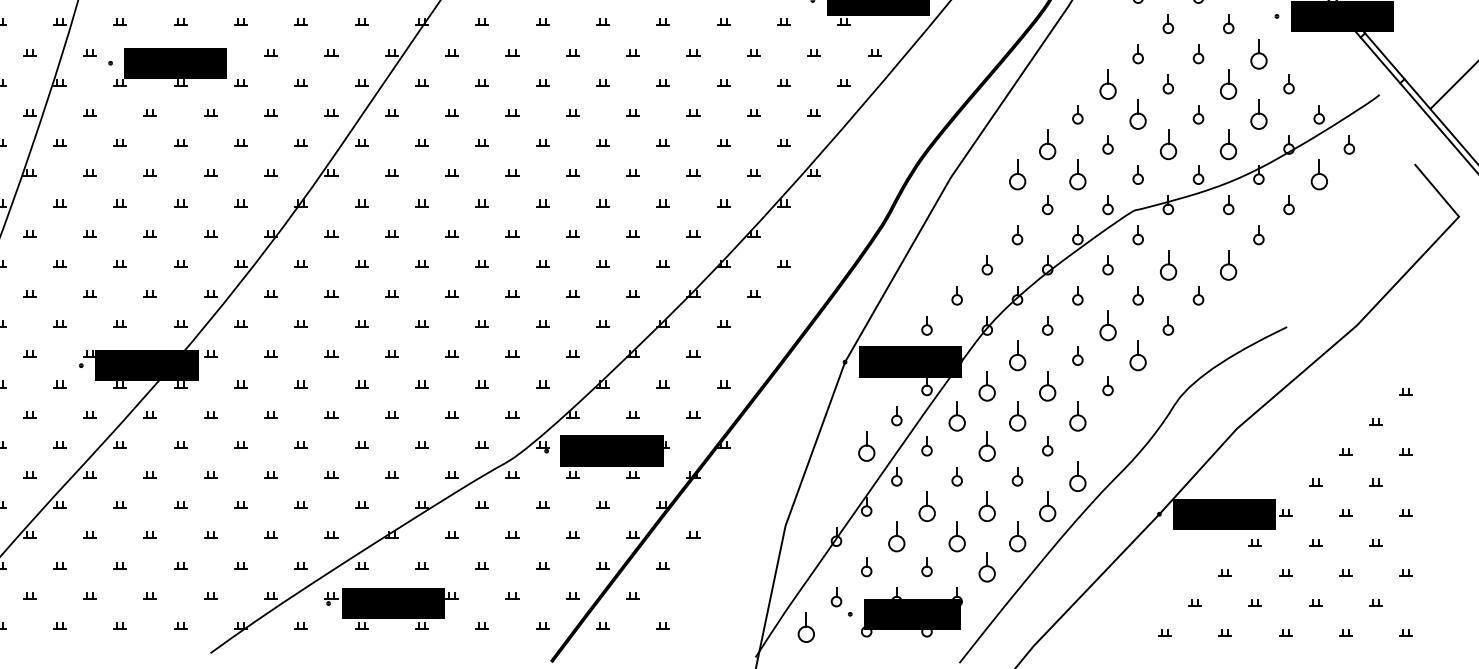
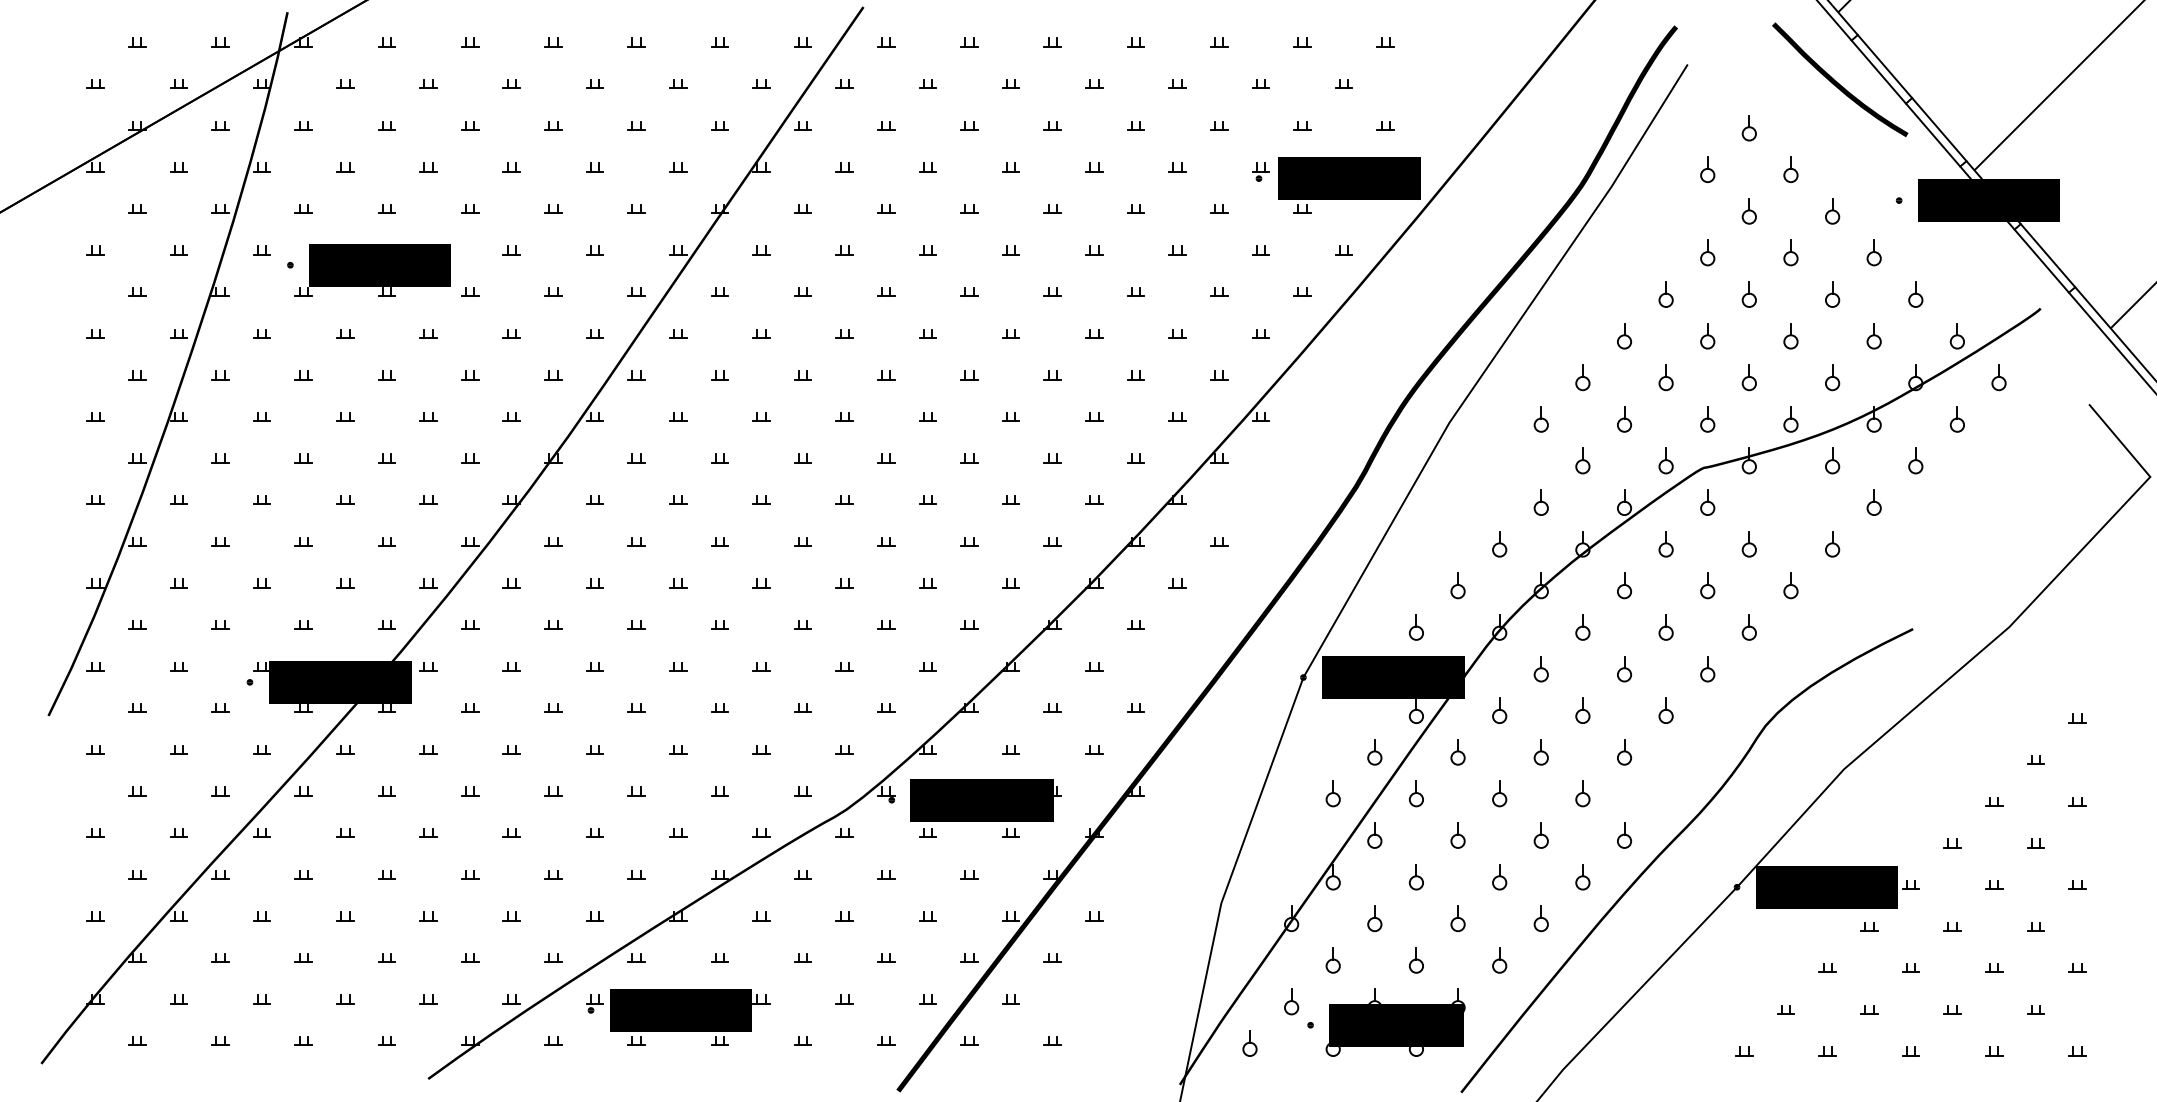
part: (1258, 54) -> (1873, 252), size x0.62
part: (1107, 84) -> (1665, 294), size x0.62
part: (1228, 84) -> (1832, 294), size x0.62
part: (1138, 114) -> (1707, 336), size x0.62
part: (1258, 114) -> (1873, 336), size x0.62
part: (1047, 144) -> (1582, 377), size x0.62
part: (1167, 144) -> (1748, 377), size x0.62
part: (1228, 144) -> (1832, 377), size x0.62
part: (1016, 175) -> (1540, 419), size x0.62
part: (1077, 175) -> (1624, 419), size x0.62
part: (1318, 175) -> (1956, 419), size x0.62
part: (1167, 265) -> (1748, 544), size x0.62
part: (1228, 265) -> (1832, 544), size x0.62
part: (1107, 325) -> (1665, 627), size x0.62
part: (1016, 356) -> (1540, 669), size x0.62
part: (1138, 356) -> (1707, 669), size x0.62
part: (987, 386) -> (1499, 710), size x0.62
part: (1047, 386) -> (1582, 710), size x0.62
part: (956, 416) -> (1457, 752), size x0.62
part: (1016, 416) -> (1540, 752), size x0.62
part: (1077, 416) -> (1624, 752), size x0.62
part: (866, 446) -> (1332, 793), size x0.62
part: (987, 446) -> (1499, 793), size x0.62
part: (1077, 476) -> (1624, 835), size x0.62
part: (926, 507) -> (1415, 877), size x0.62
part: (987, 507) -> (1499, 877), size x0.62
part: (1047, 507) -> (1582, 877), size x0.62
part: (896, 536) -> (1374, 918), size x0.62
part: (956, 536) -> (1457, 918), size x0.62
part: (1016, 536) -> (1540, 918), size x0.62
part: (987, 567) -> (1499, 960), size x0.62
part: (805, 627) -> (1249, 1043), size x0.62

